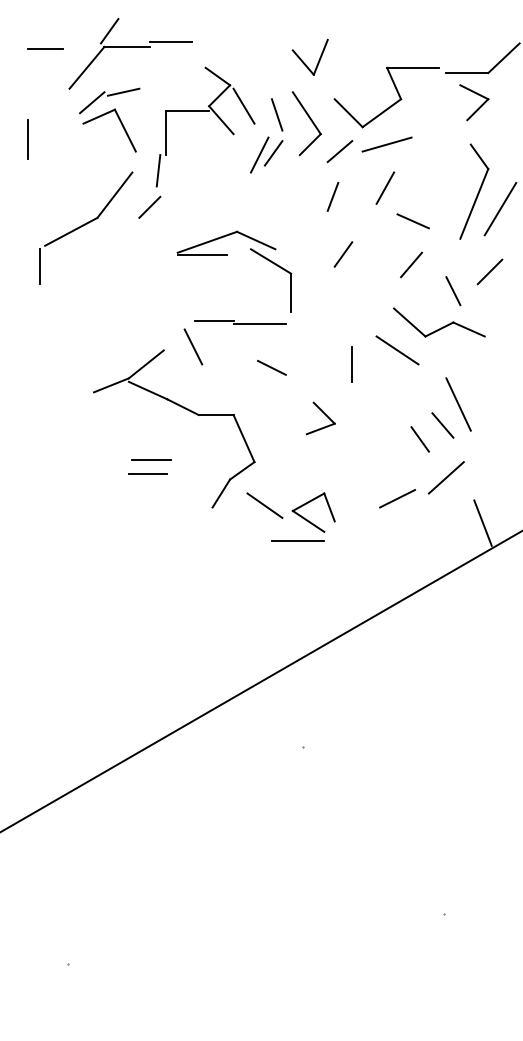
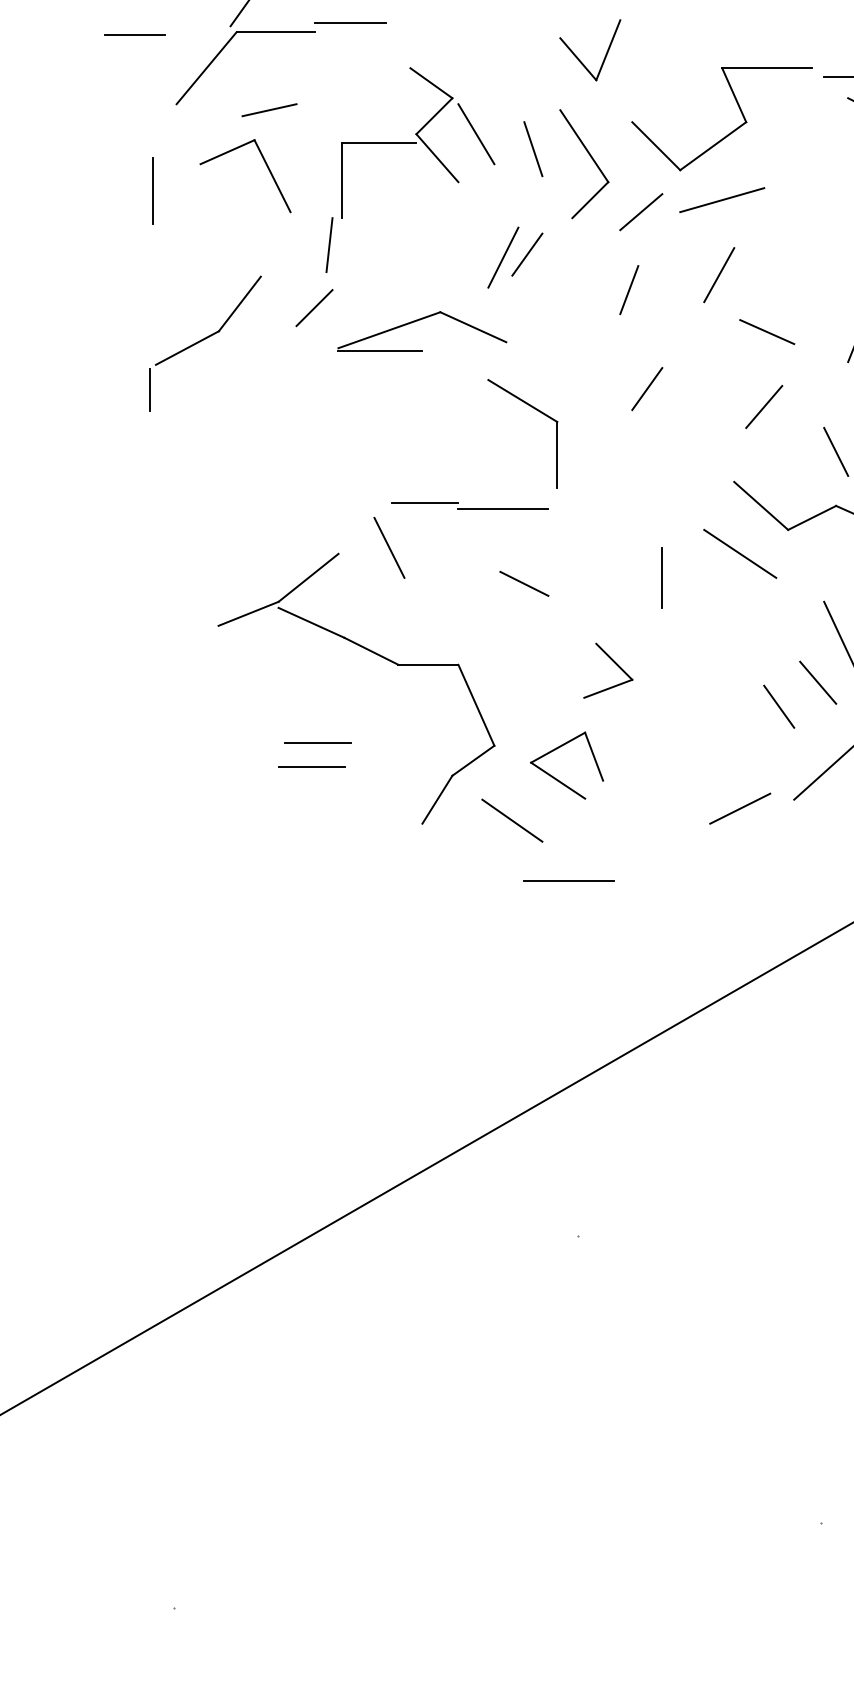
line: (92, 102) -> (216, 127), removed
line: (27, 139) -> (152, 191), moved
part: (266, 154) -> (515, 256), moved
part: (86, 227) -> (205, 342), size x0.7
part: (226, 242) -> (422, 330), moved
part: (309, 520) -> (559, 779), moved

